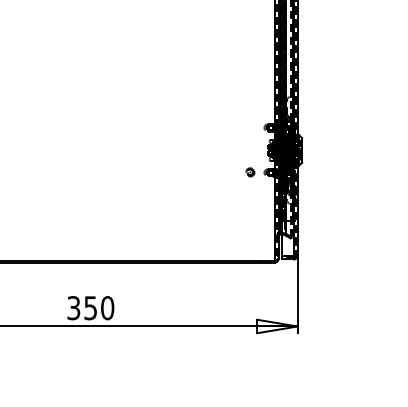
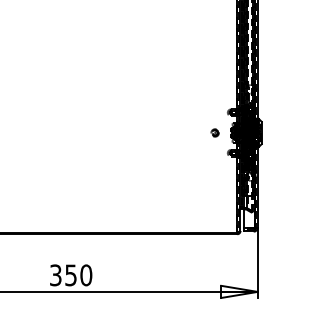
part: (250, 172) -> (215, 133), moved

